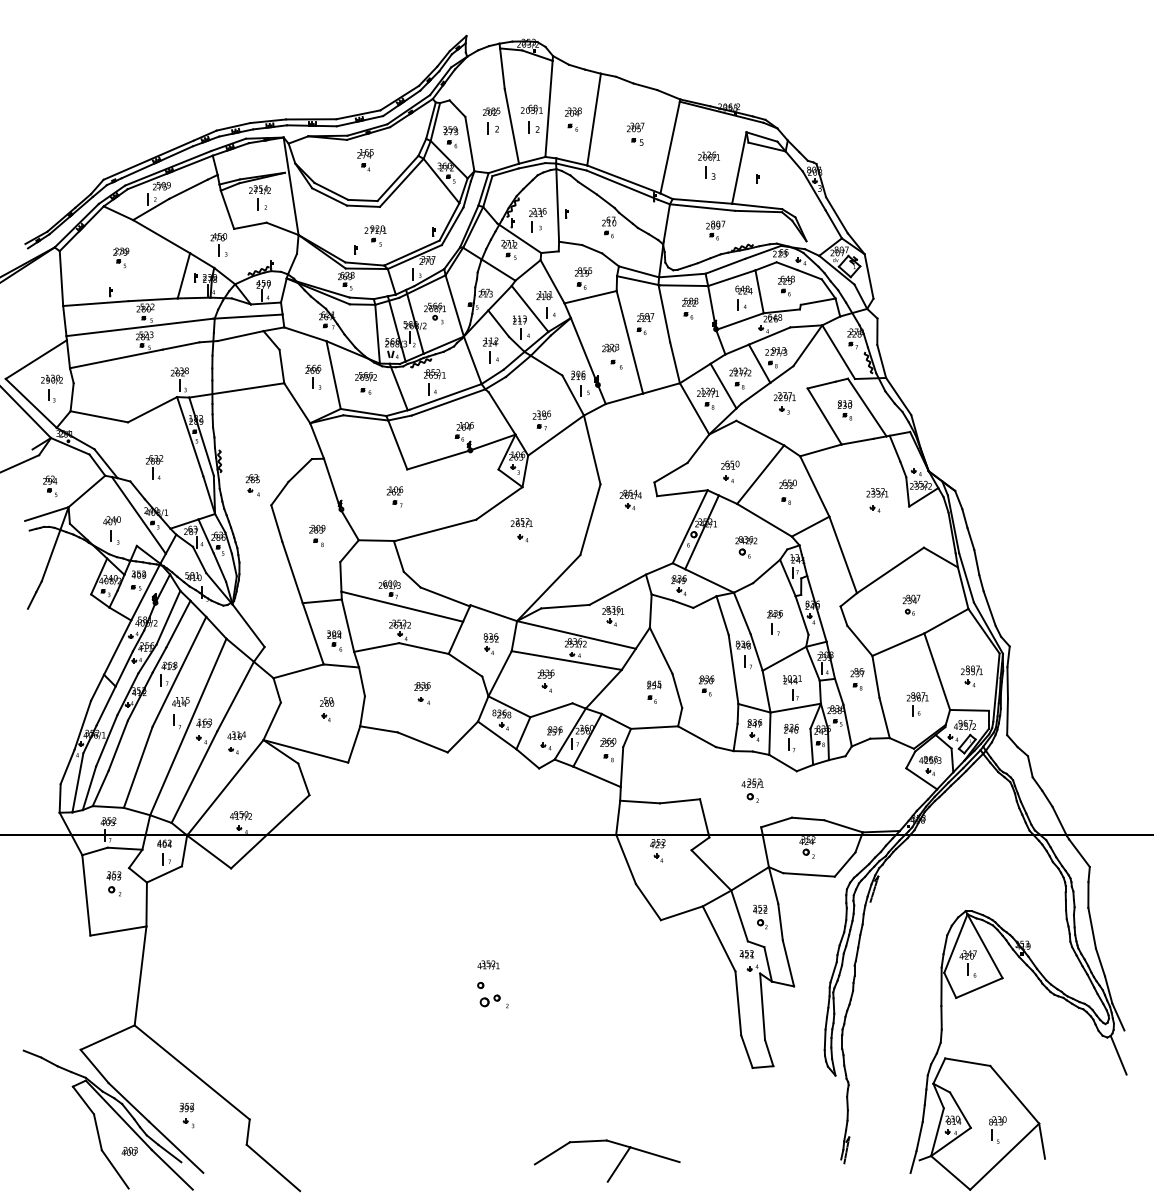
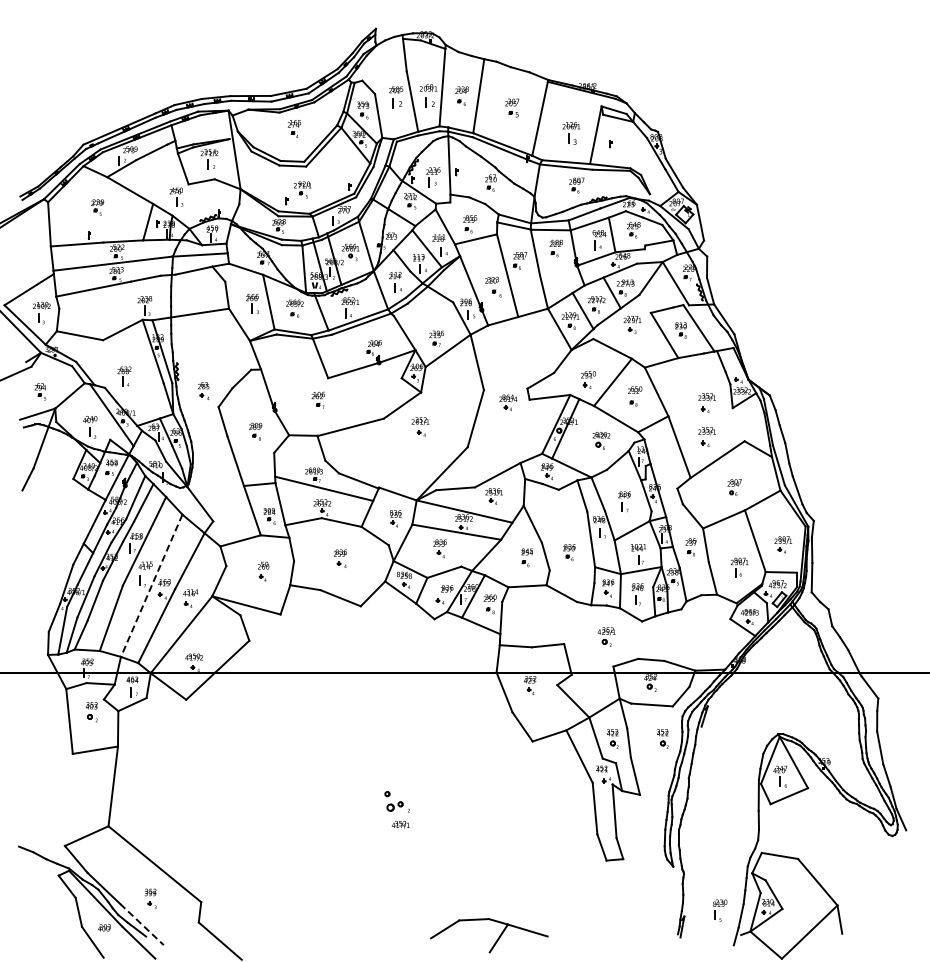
part: (876, 541) -> (706, 436), added
line: (188, 727) -> (151, 586), solid -> dashed
part: (822, 916) -> (662, 738), added
text: (488, 964) -> (400, 824), moved
line: (1118, 1054) -> (901, 849), removed
part: (998, 1129) -> (720, 910), moved
line: (176, 1147) -> (142, 924), solid -> dashed

